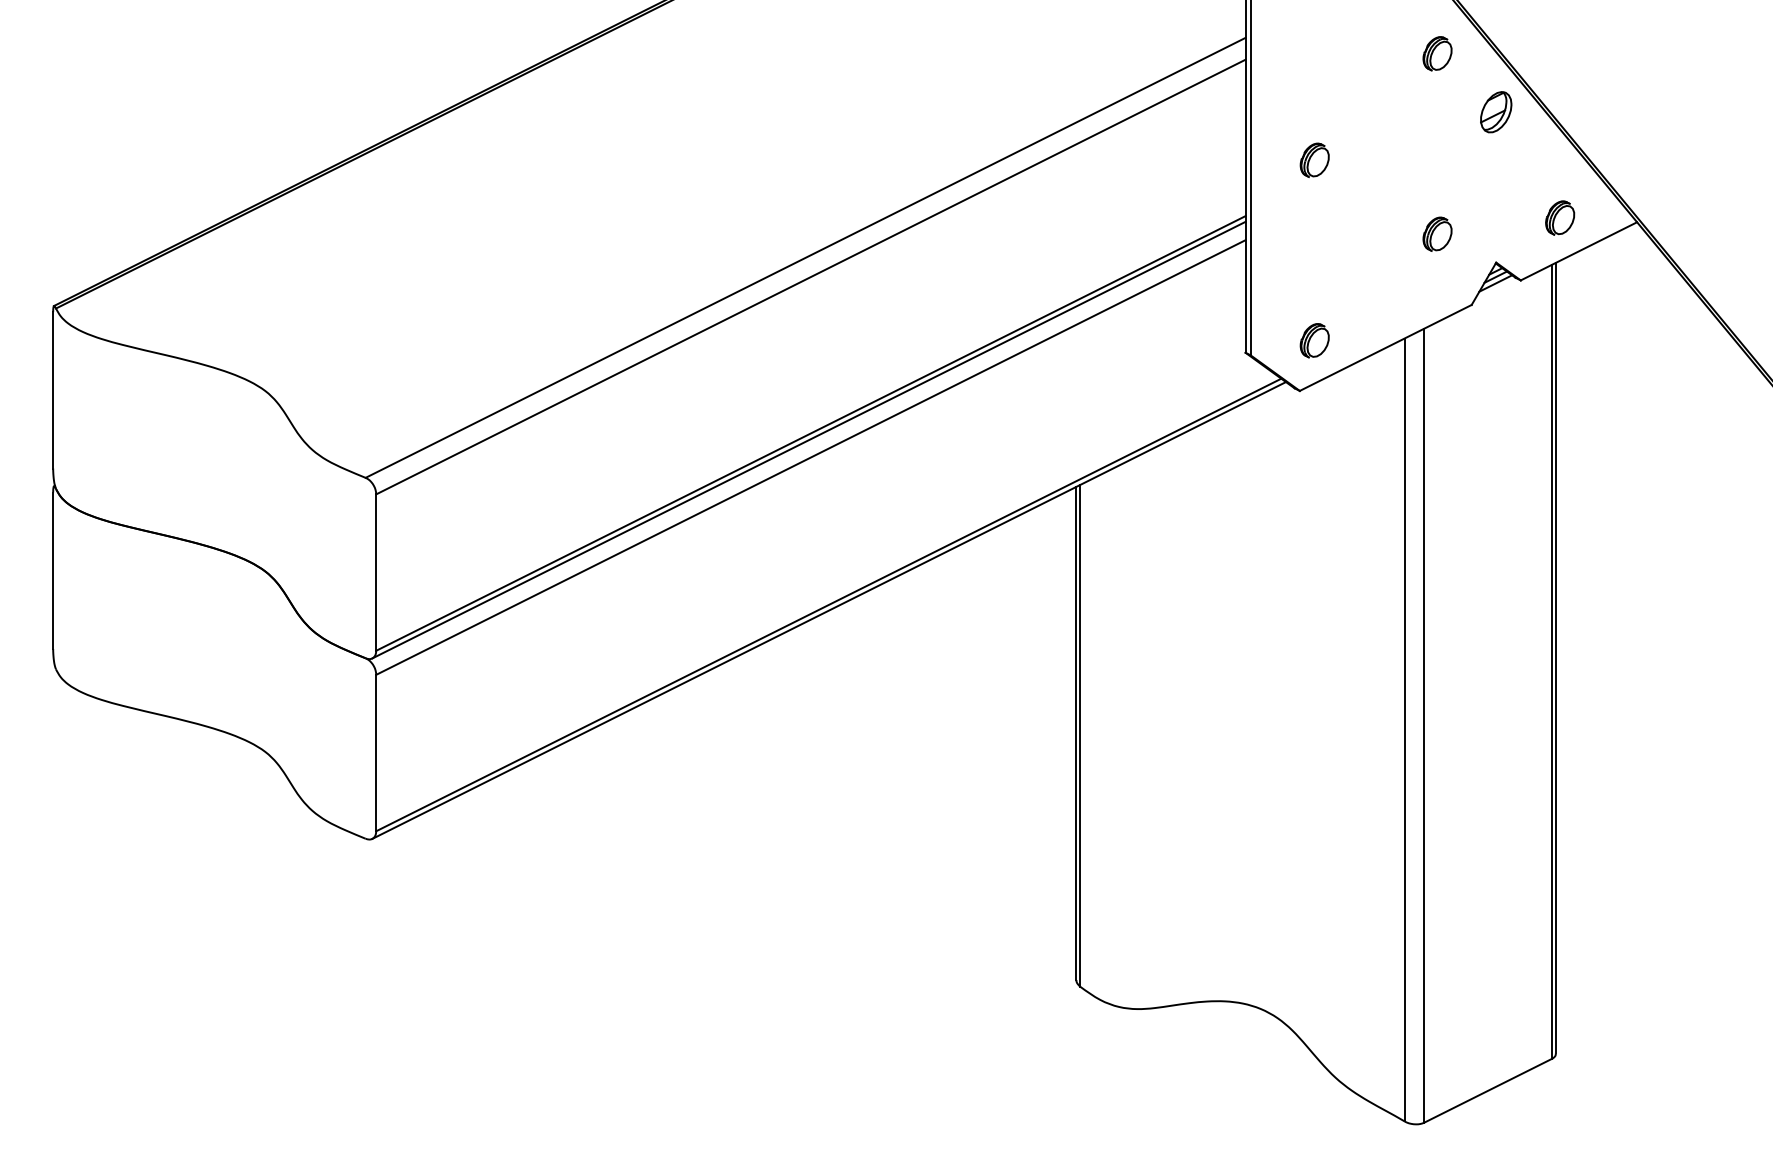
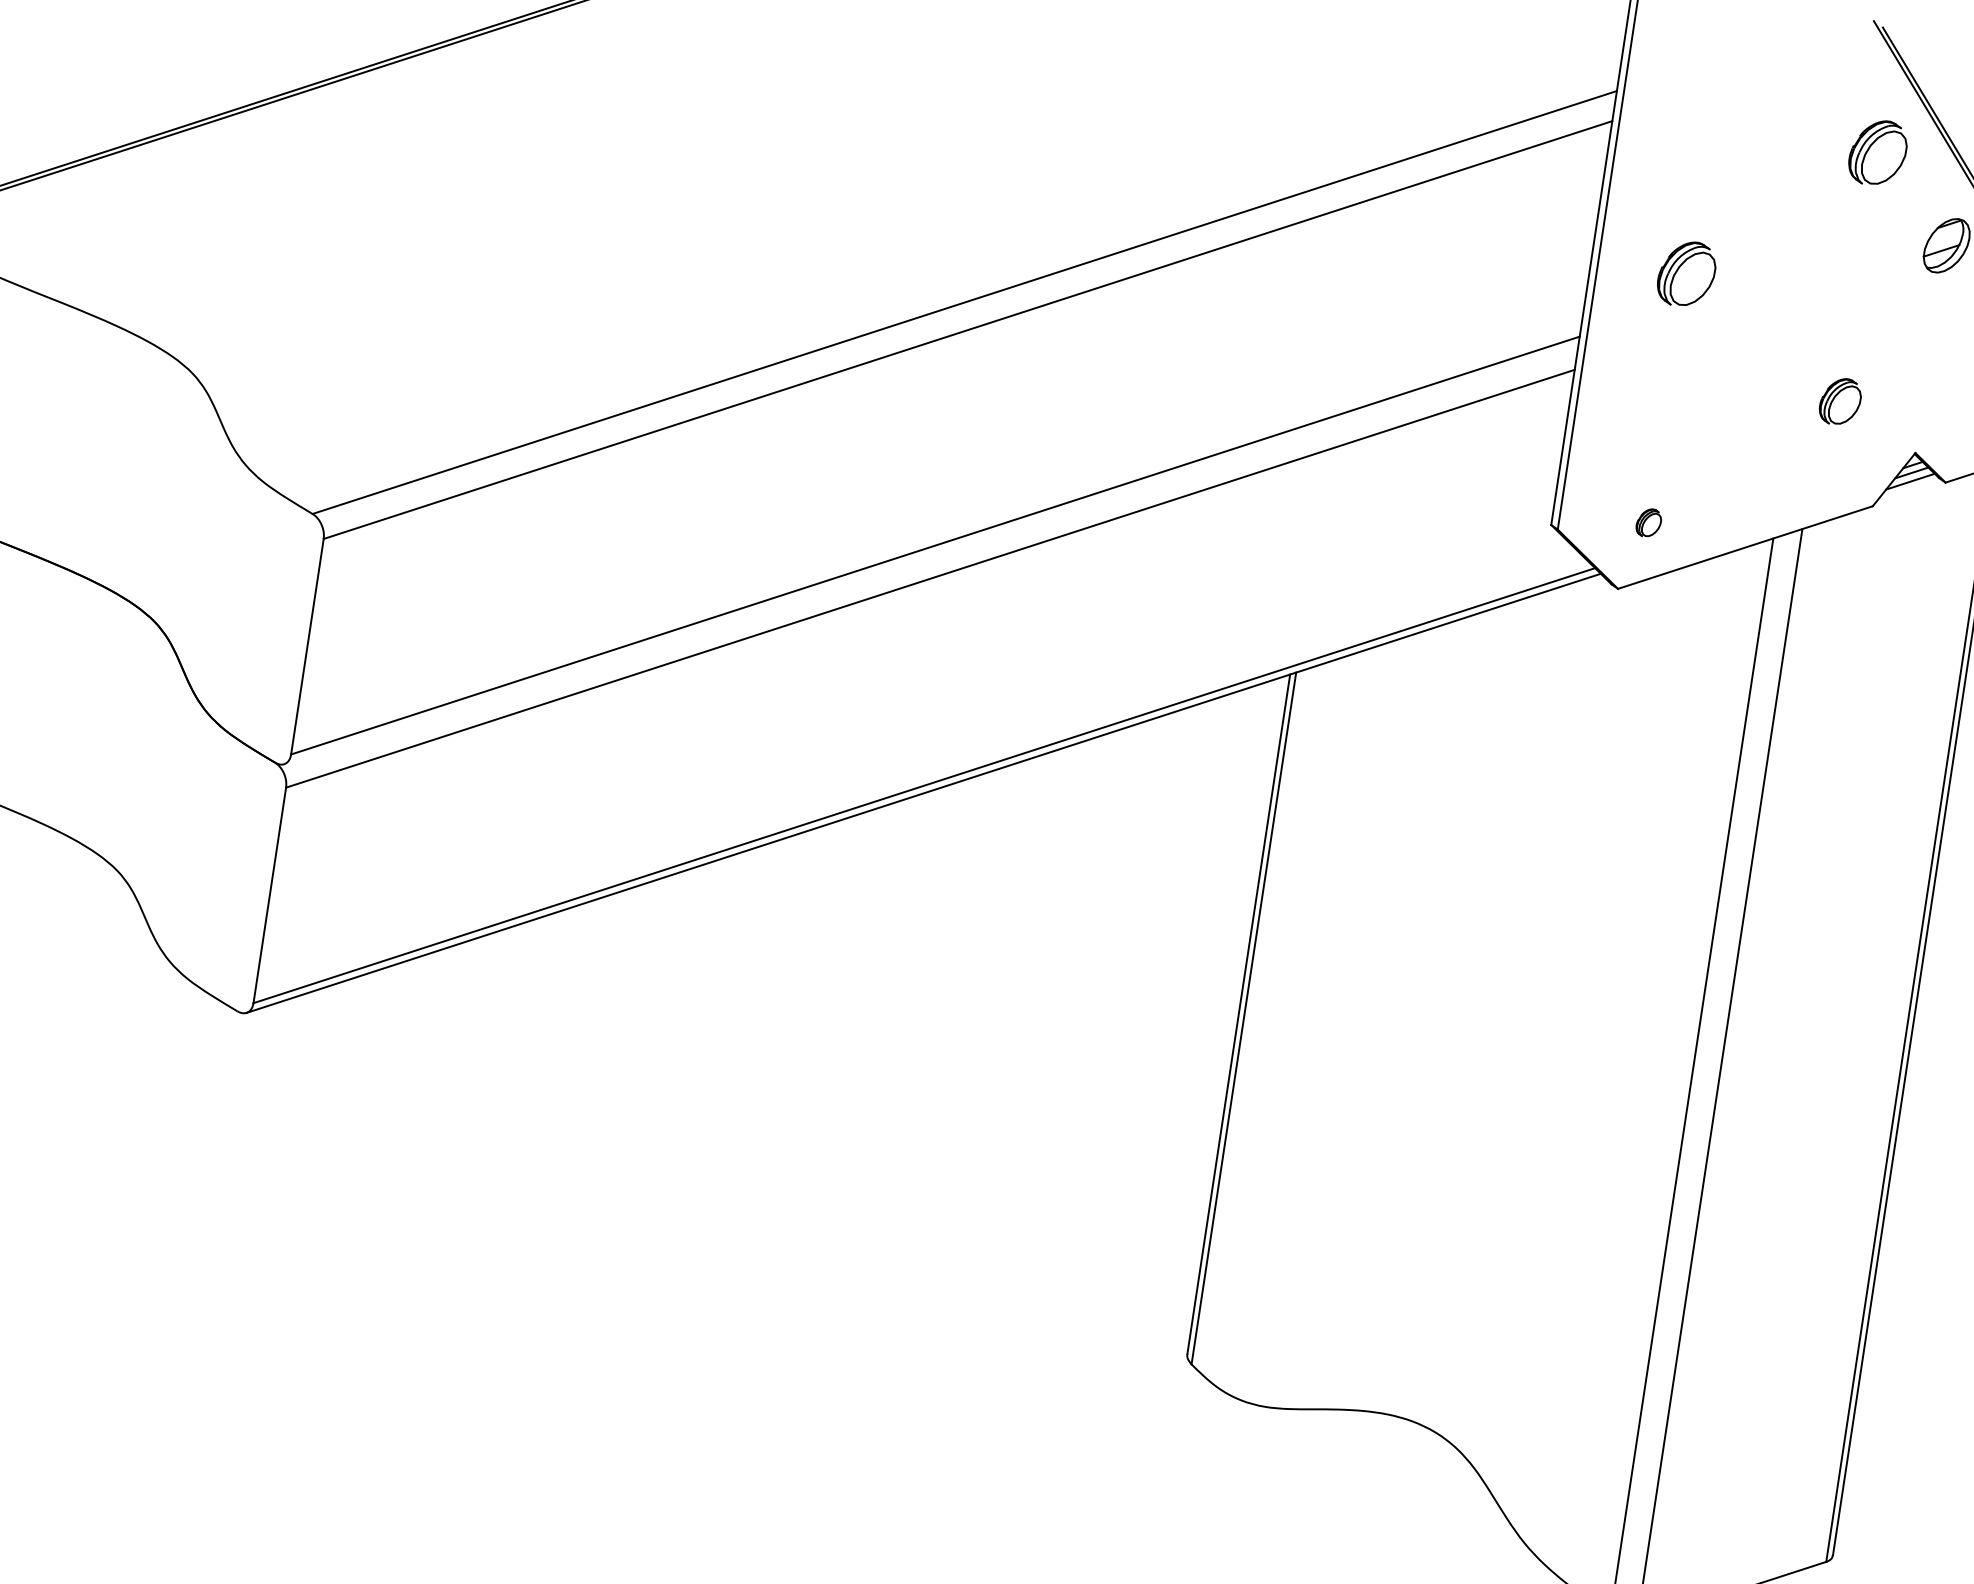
part: (1437, 53) -> (1878, 152), size x1.4
part: (1314, 160) -> (1686, 274), size x1.4
part: (1314, 340) -> (1648, 522), size x0.6
line: (808, 439) -> (930, 553), removed

